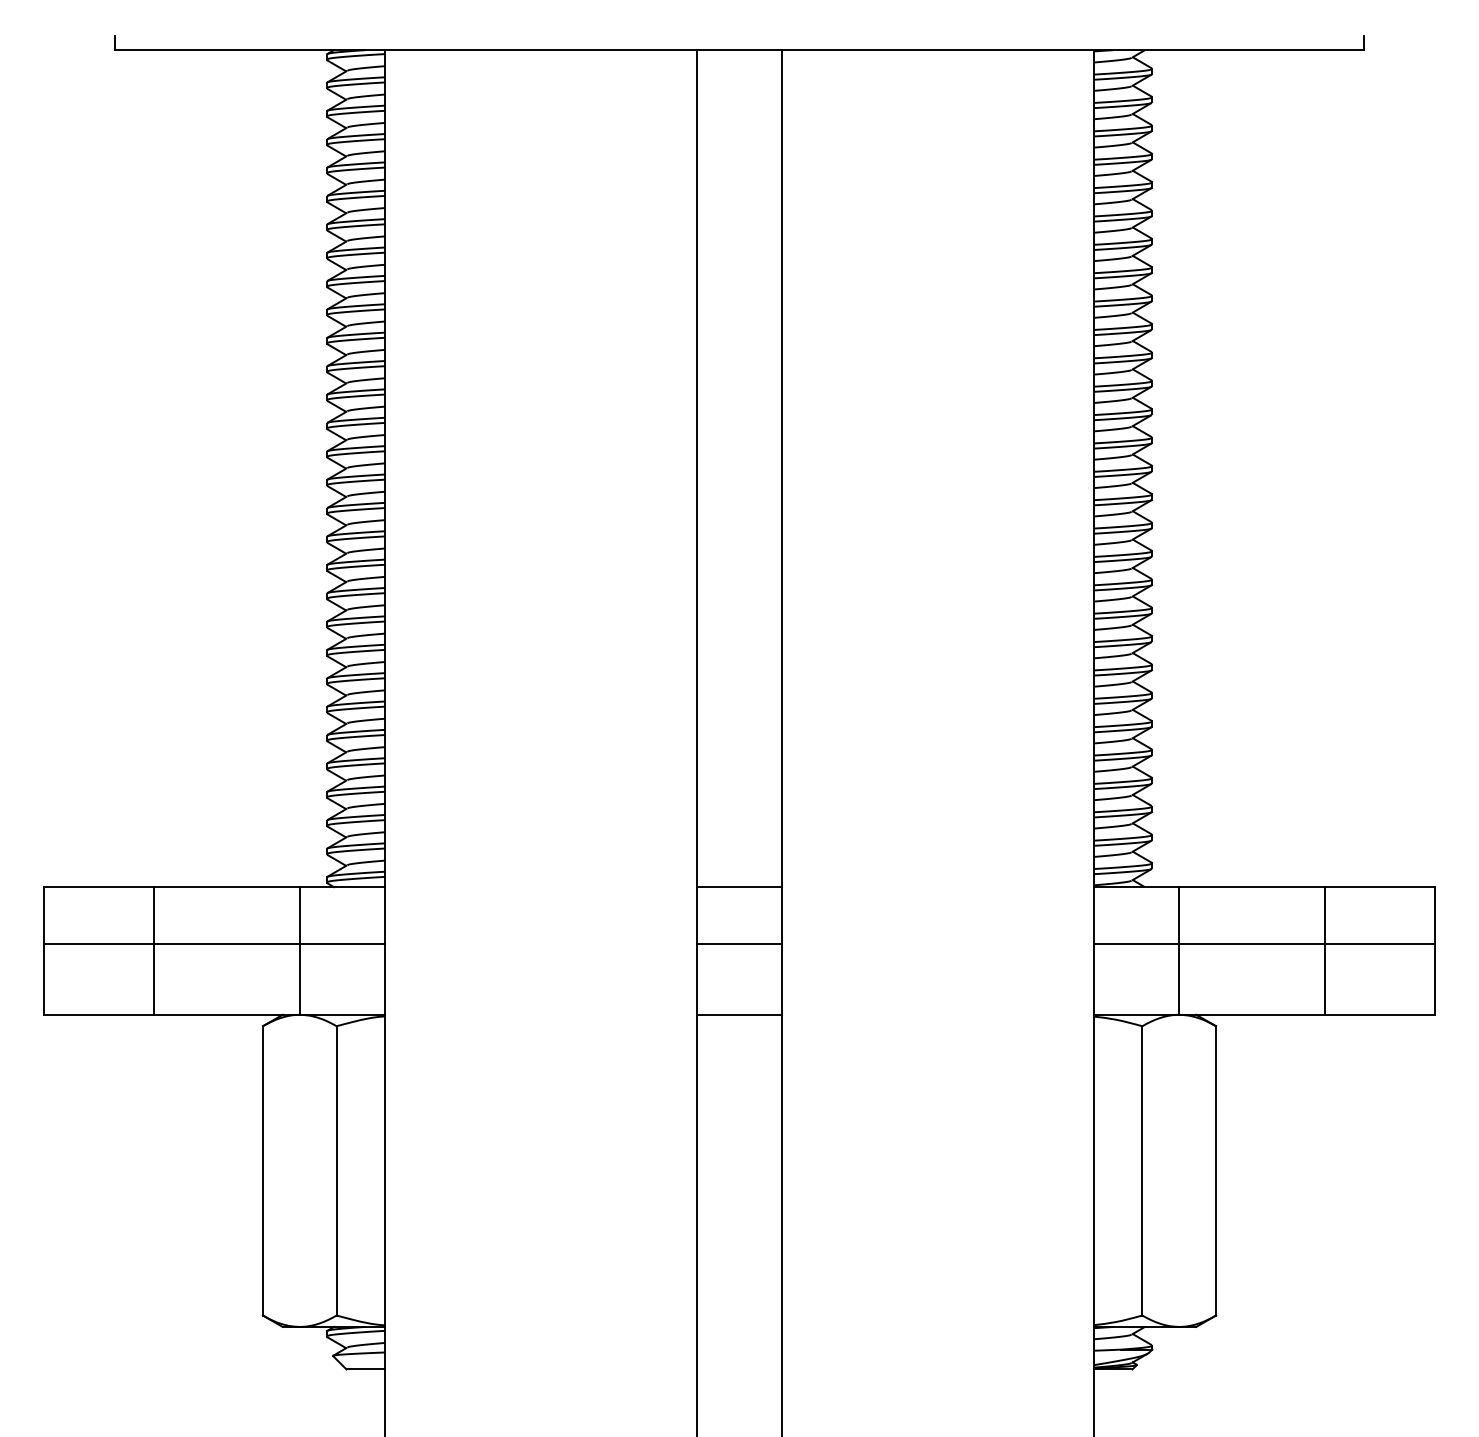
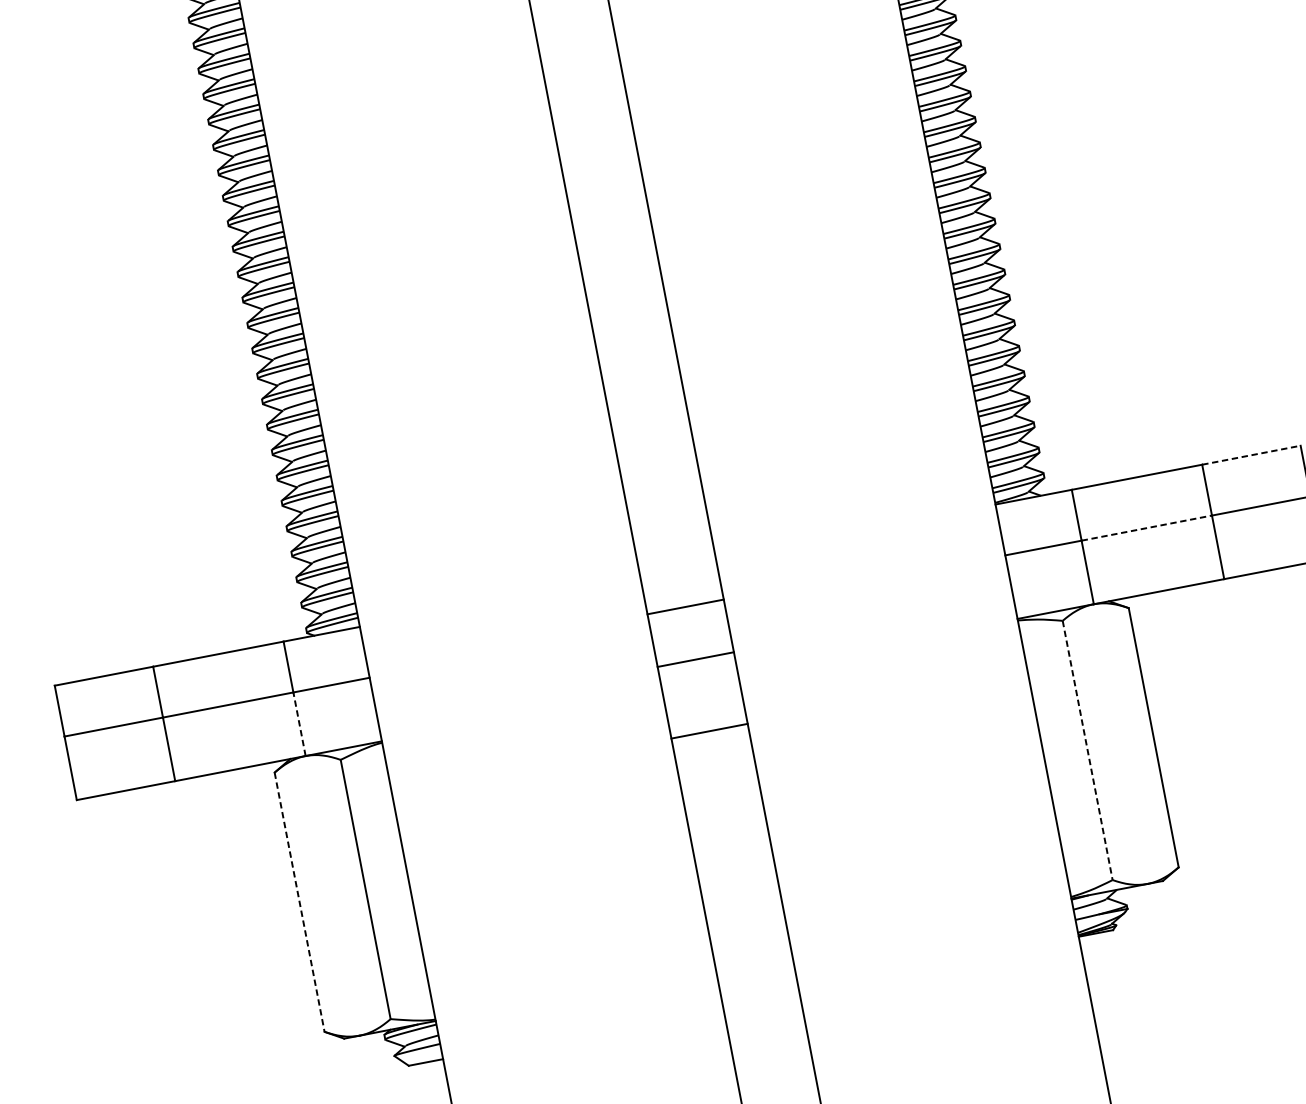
line: (739, 887) -> (685, 607), moved
line: (1379, 887) -> (1251, 455), solid -> dashed
line: (739, 943) -> (695, 659), moved
line: (1252, 943) -> (1147, 527), solid -> dashed
line: (299, 978) -> (299, 723), solid -> dashed
line: (739, 1014) -> (709, 730), moved
line: (262, 1170) -> (299, 901), solid -> dashed
line: (1142, 1170) -> (1087, 750), solid -> dashed

